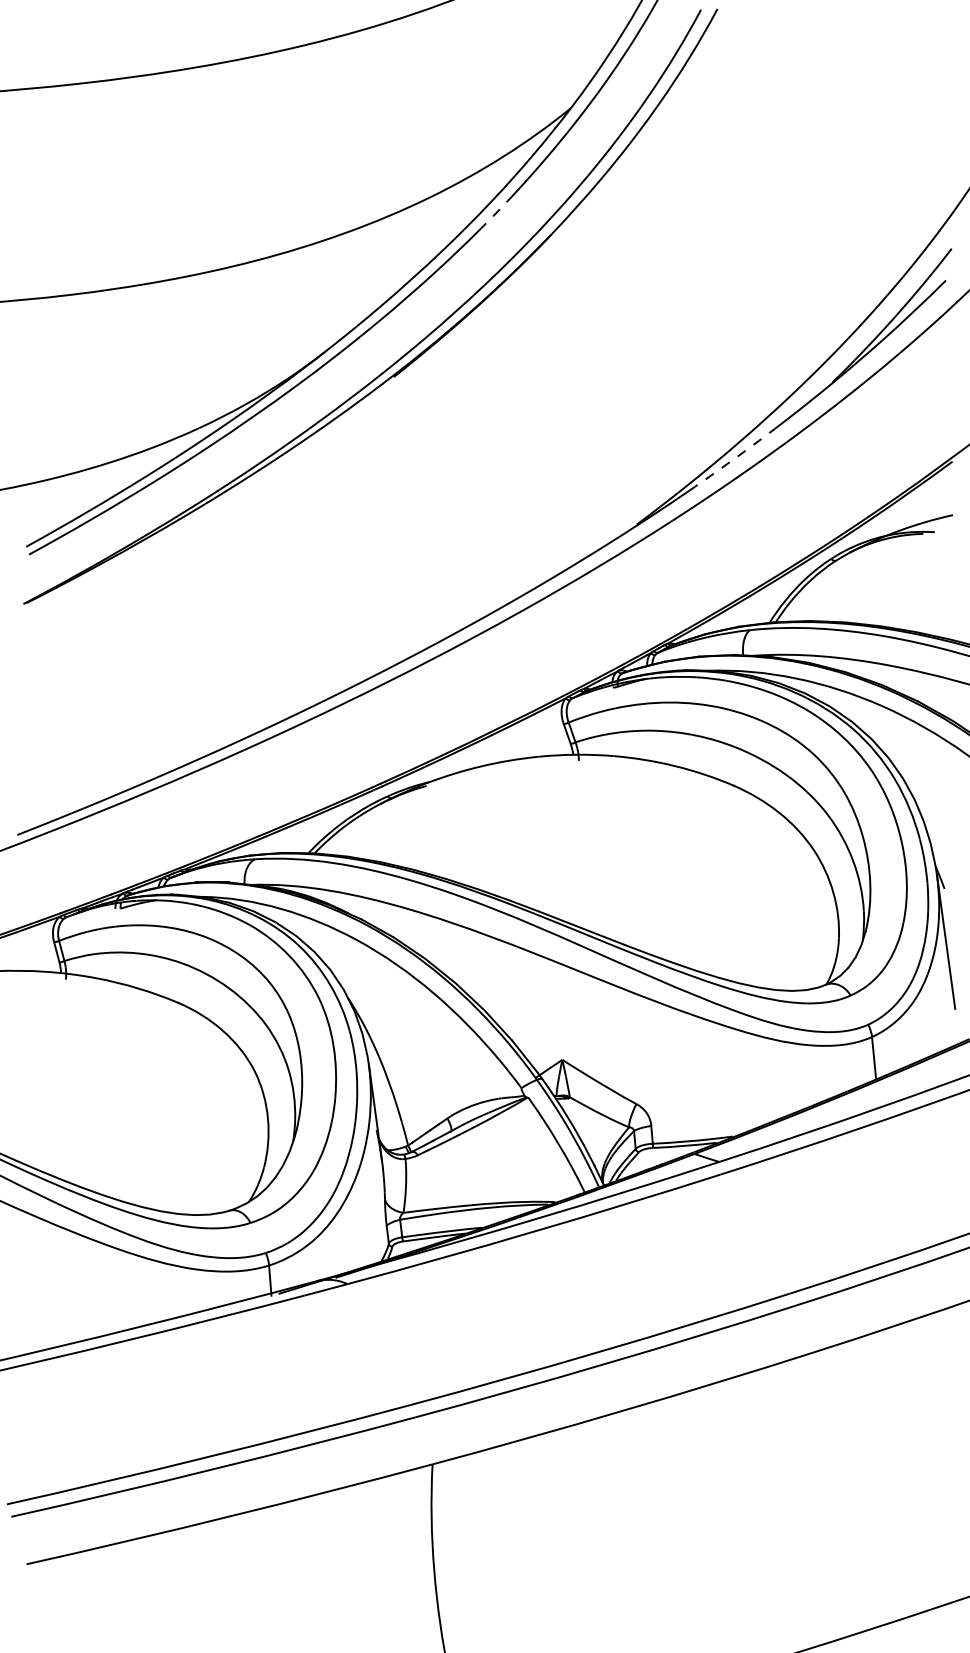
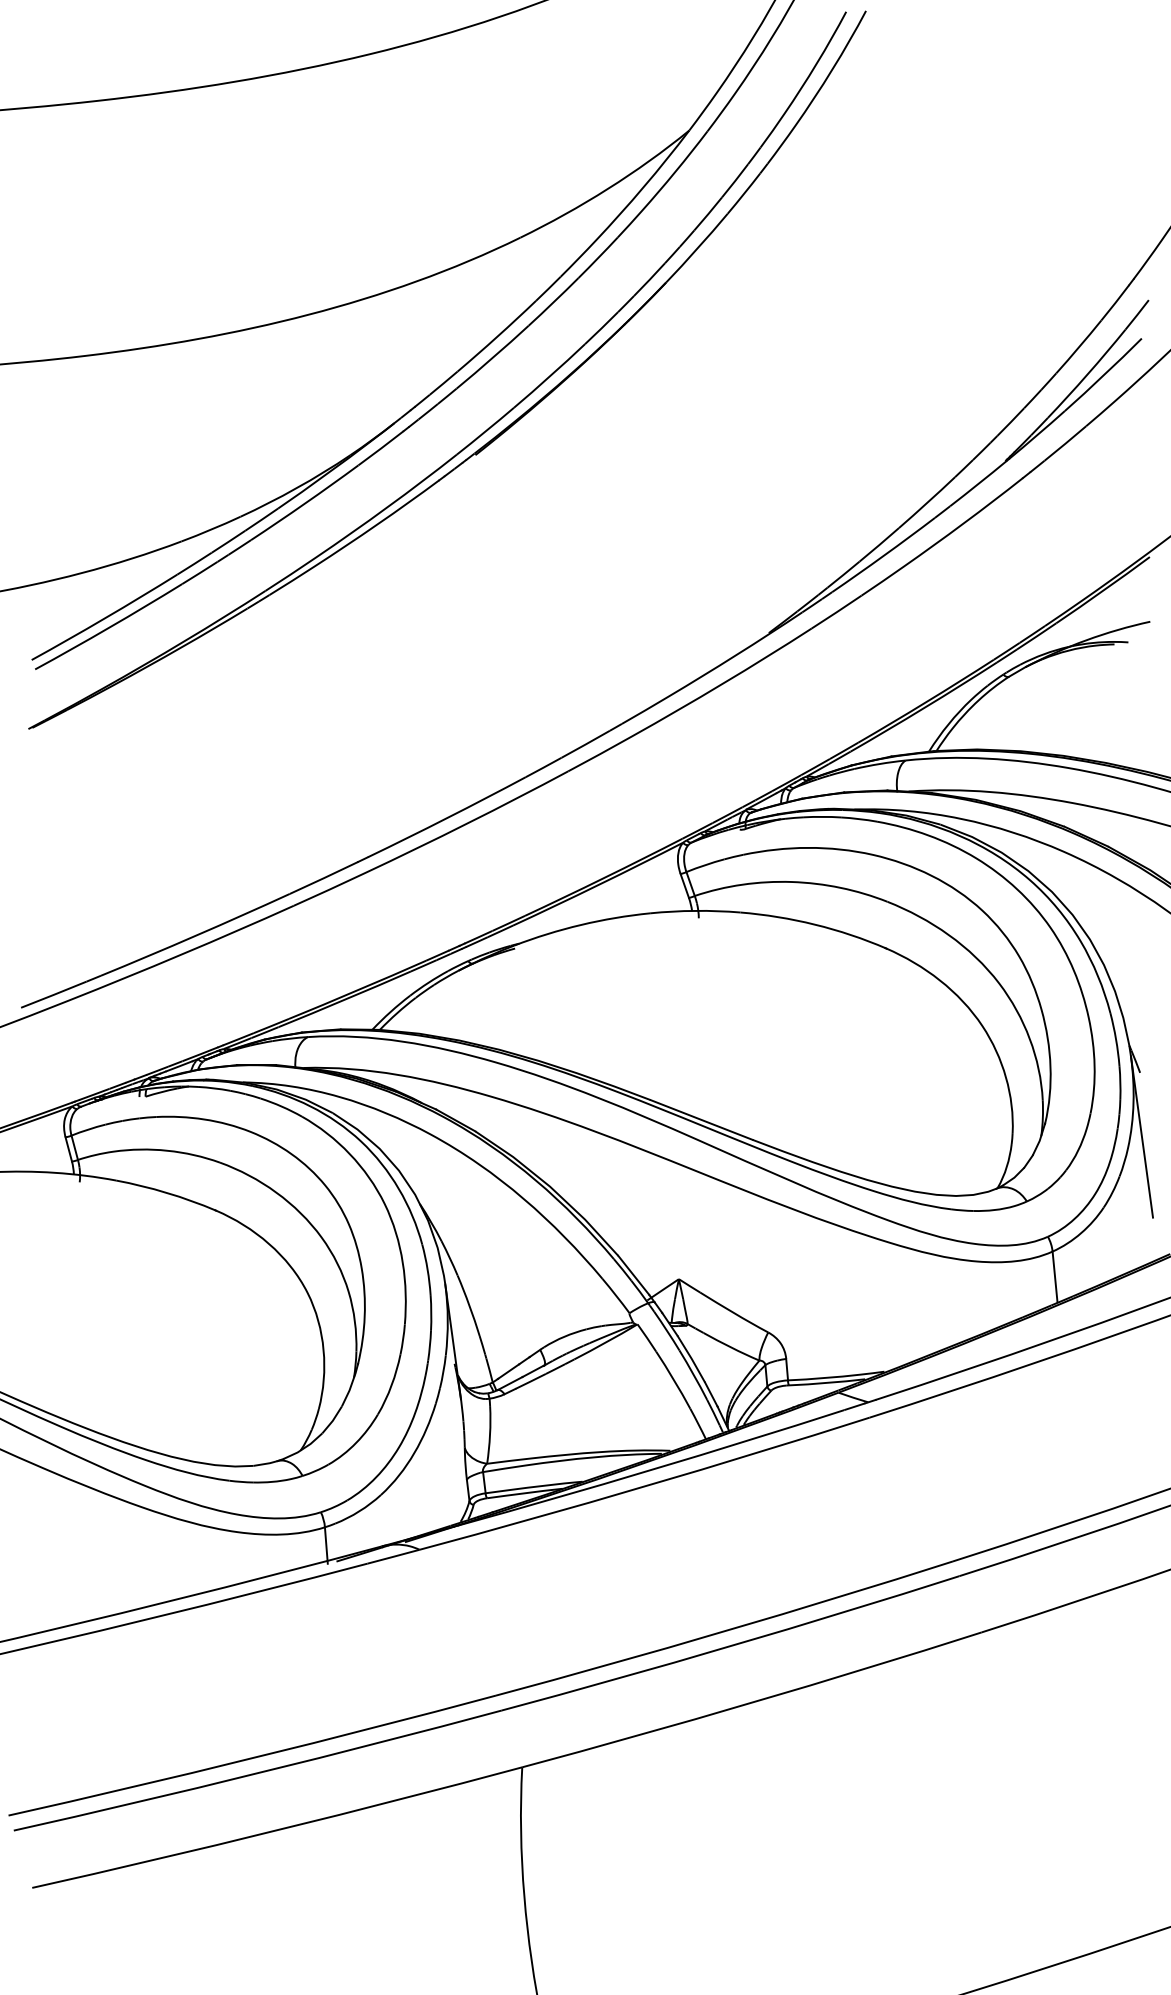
arc: (495, 213) -> (598, 257), dashed -> solid
arc: (732, 460) -> (884, 555), dashed -> solid

